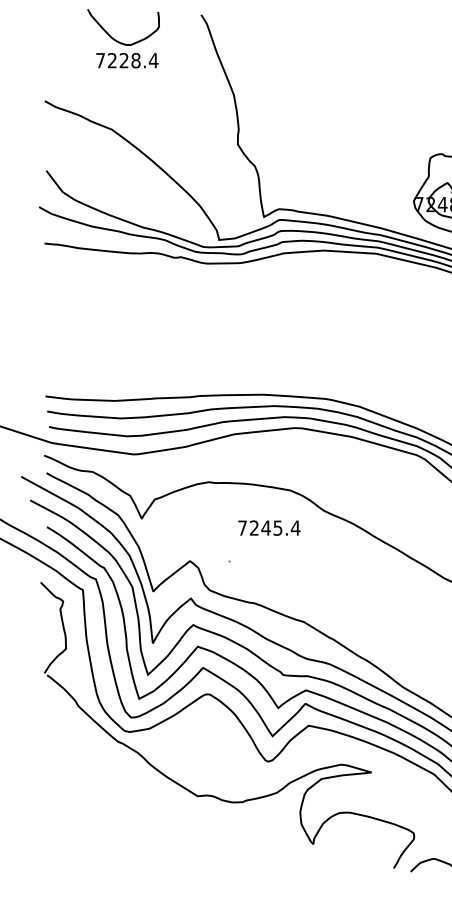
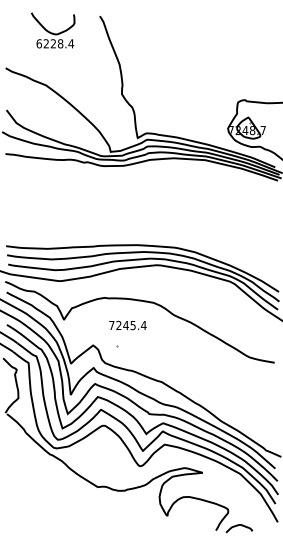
text: (100, 60) -> (39, 43), 7228.4 -> 6228.4
text: (268, 528) -> (127, 325), moved

